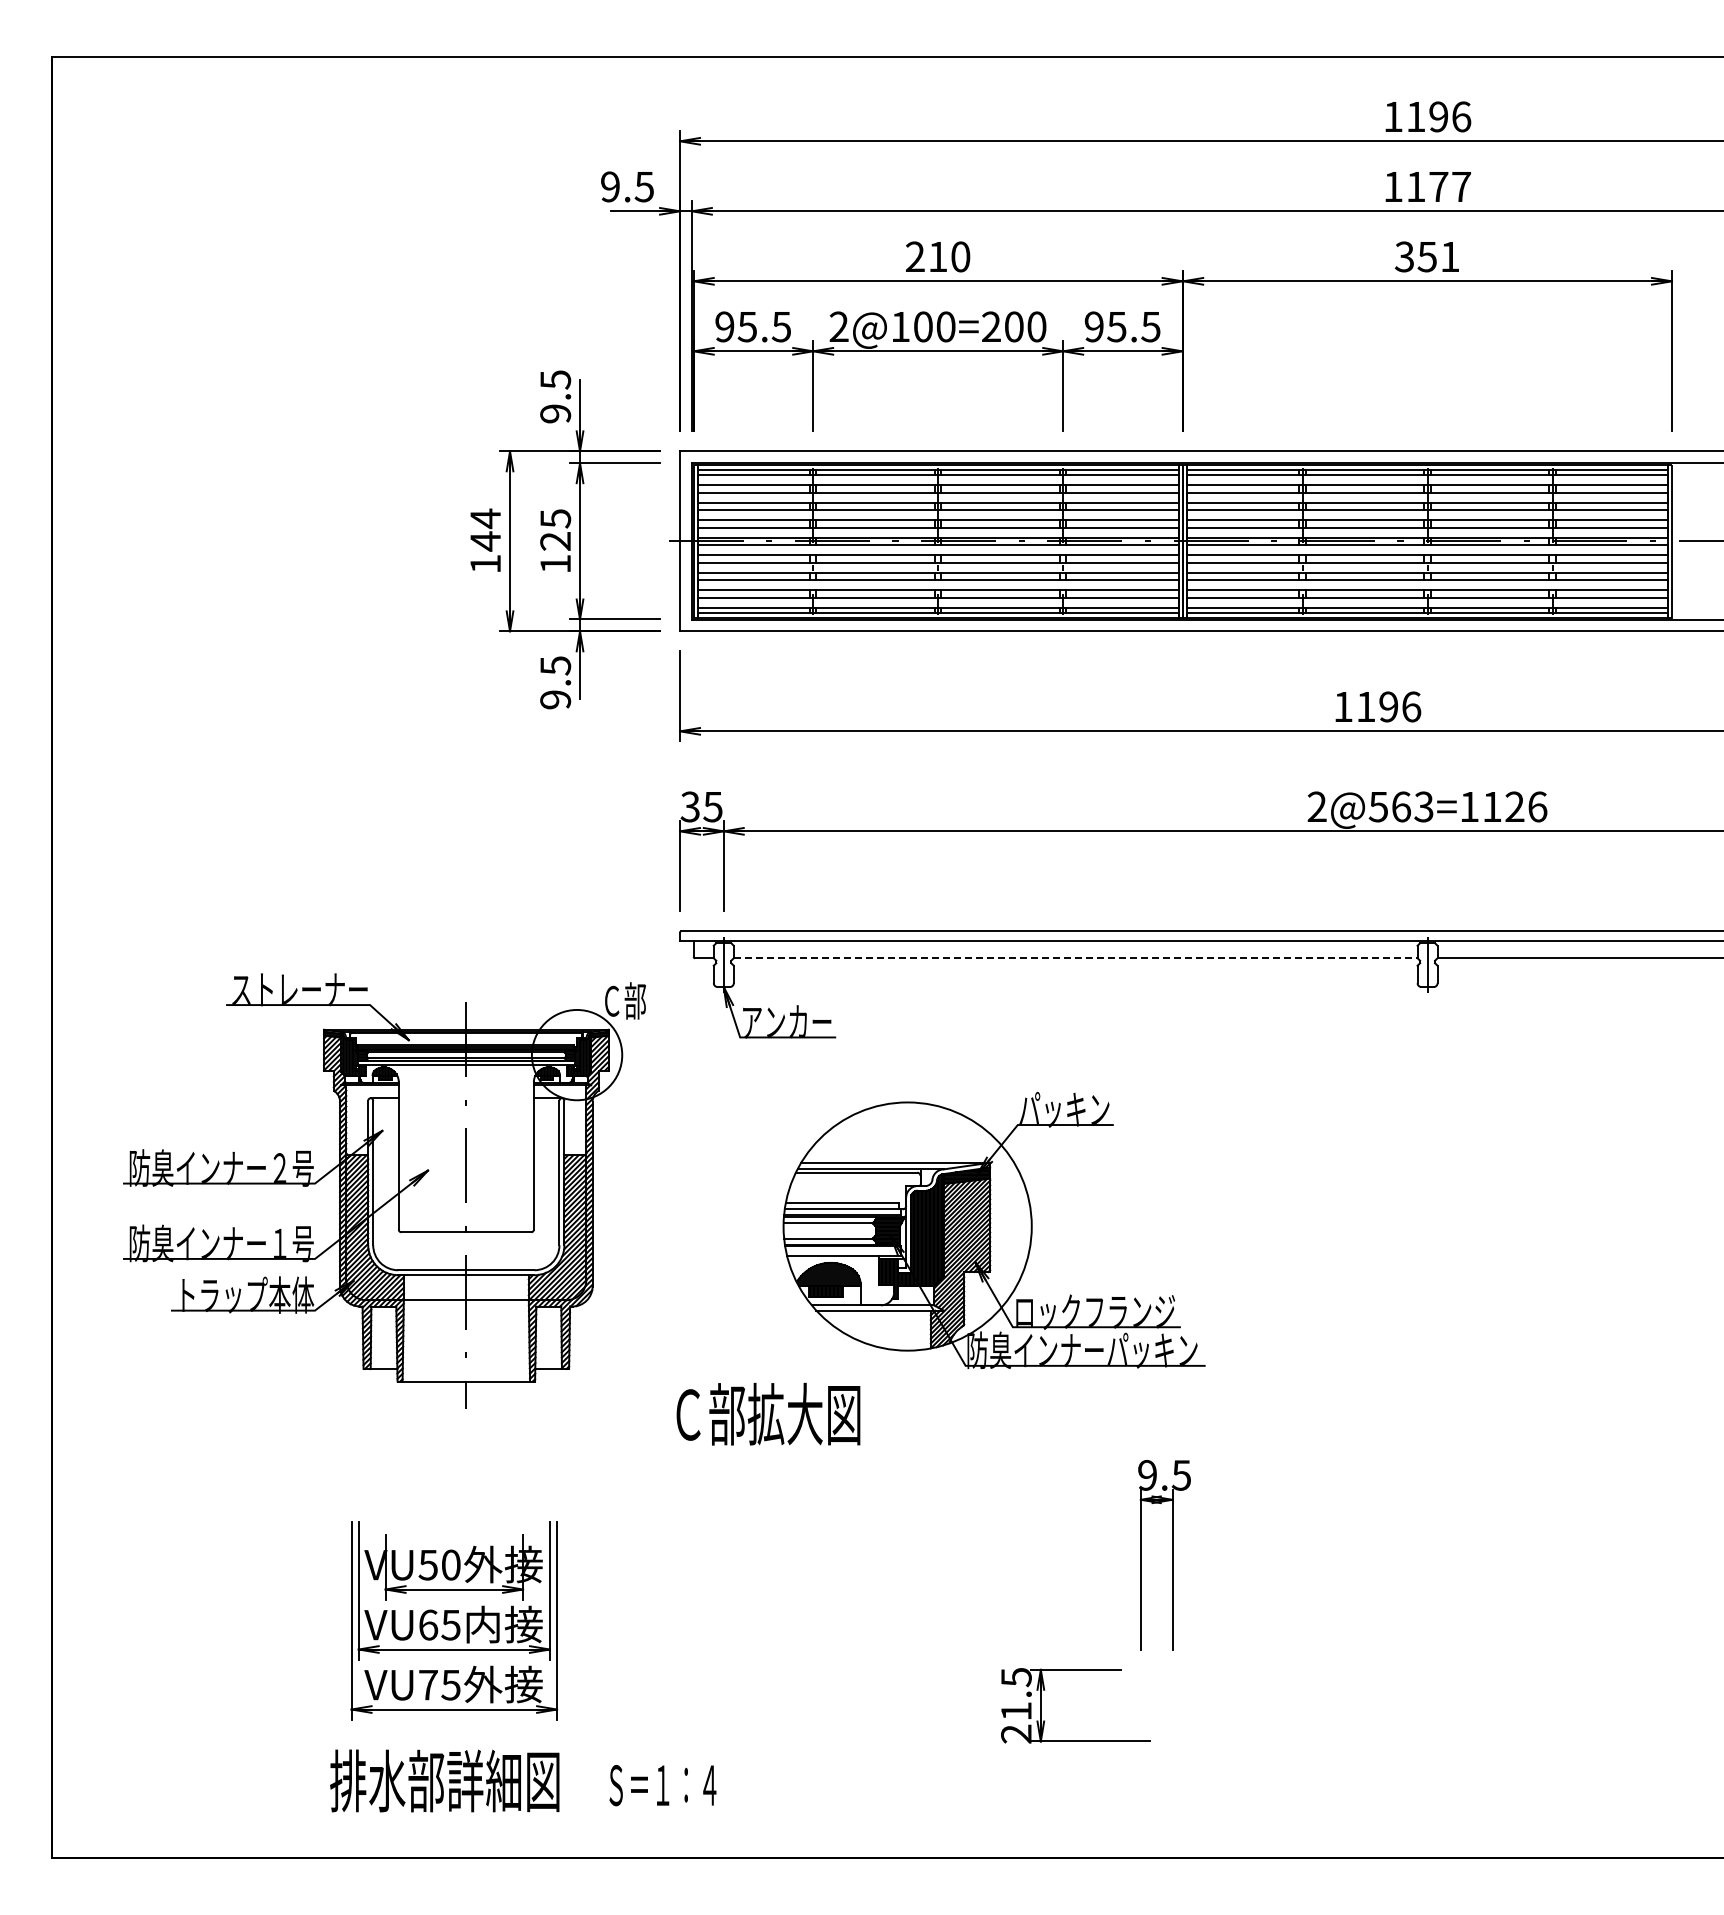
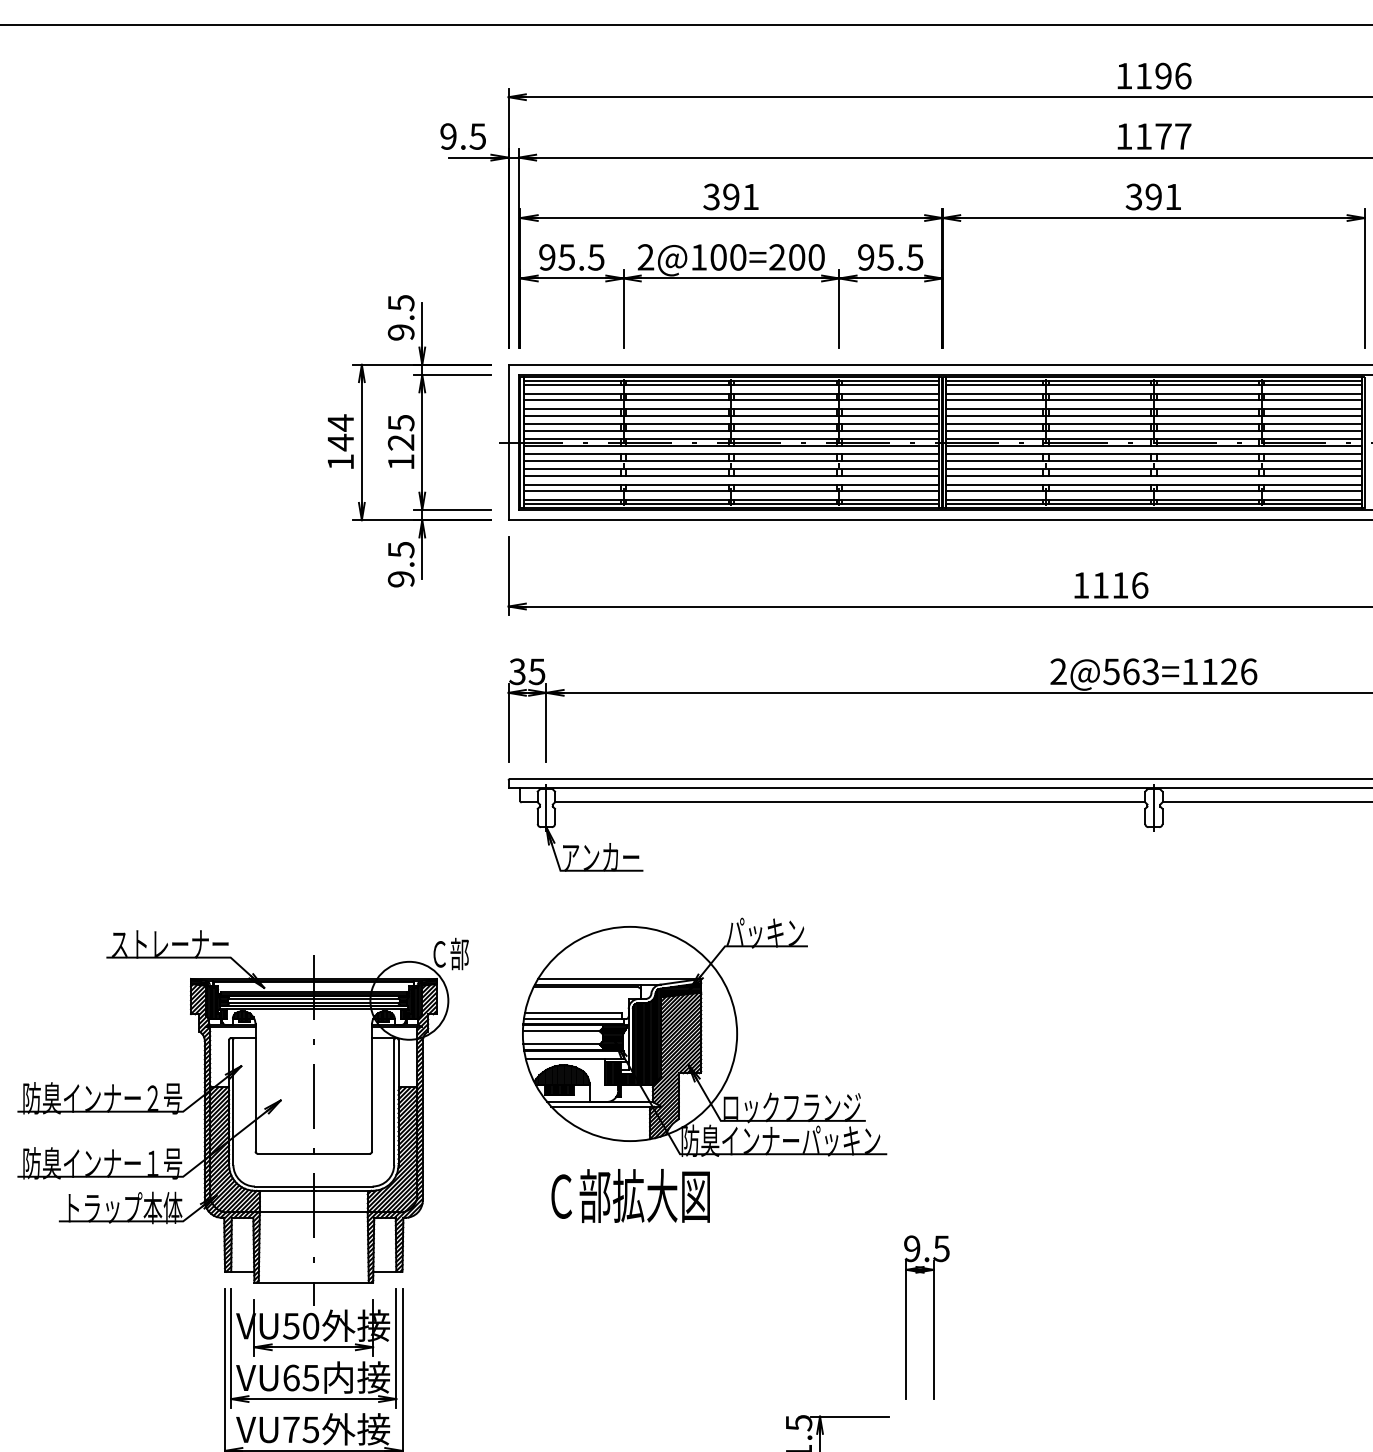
text: (937, 256) -> (730, 196), 210 -> 391
text: (1426, 256) -> (1152, 196), 351 -> 391
text: (1388, 706) -> (1120, 585), 1196 -> 1116
line: (1075, 958) -> (849, 802), dashed -> solid
part: (384, 1190) -> (243, 1117), moved
part: (993, 1230) -> (704, 1037), moved
text: (768, 1413) -> (630, 1195), moved

